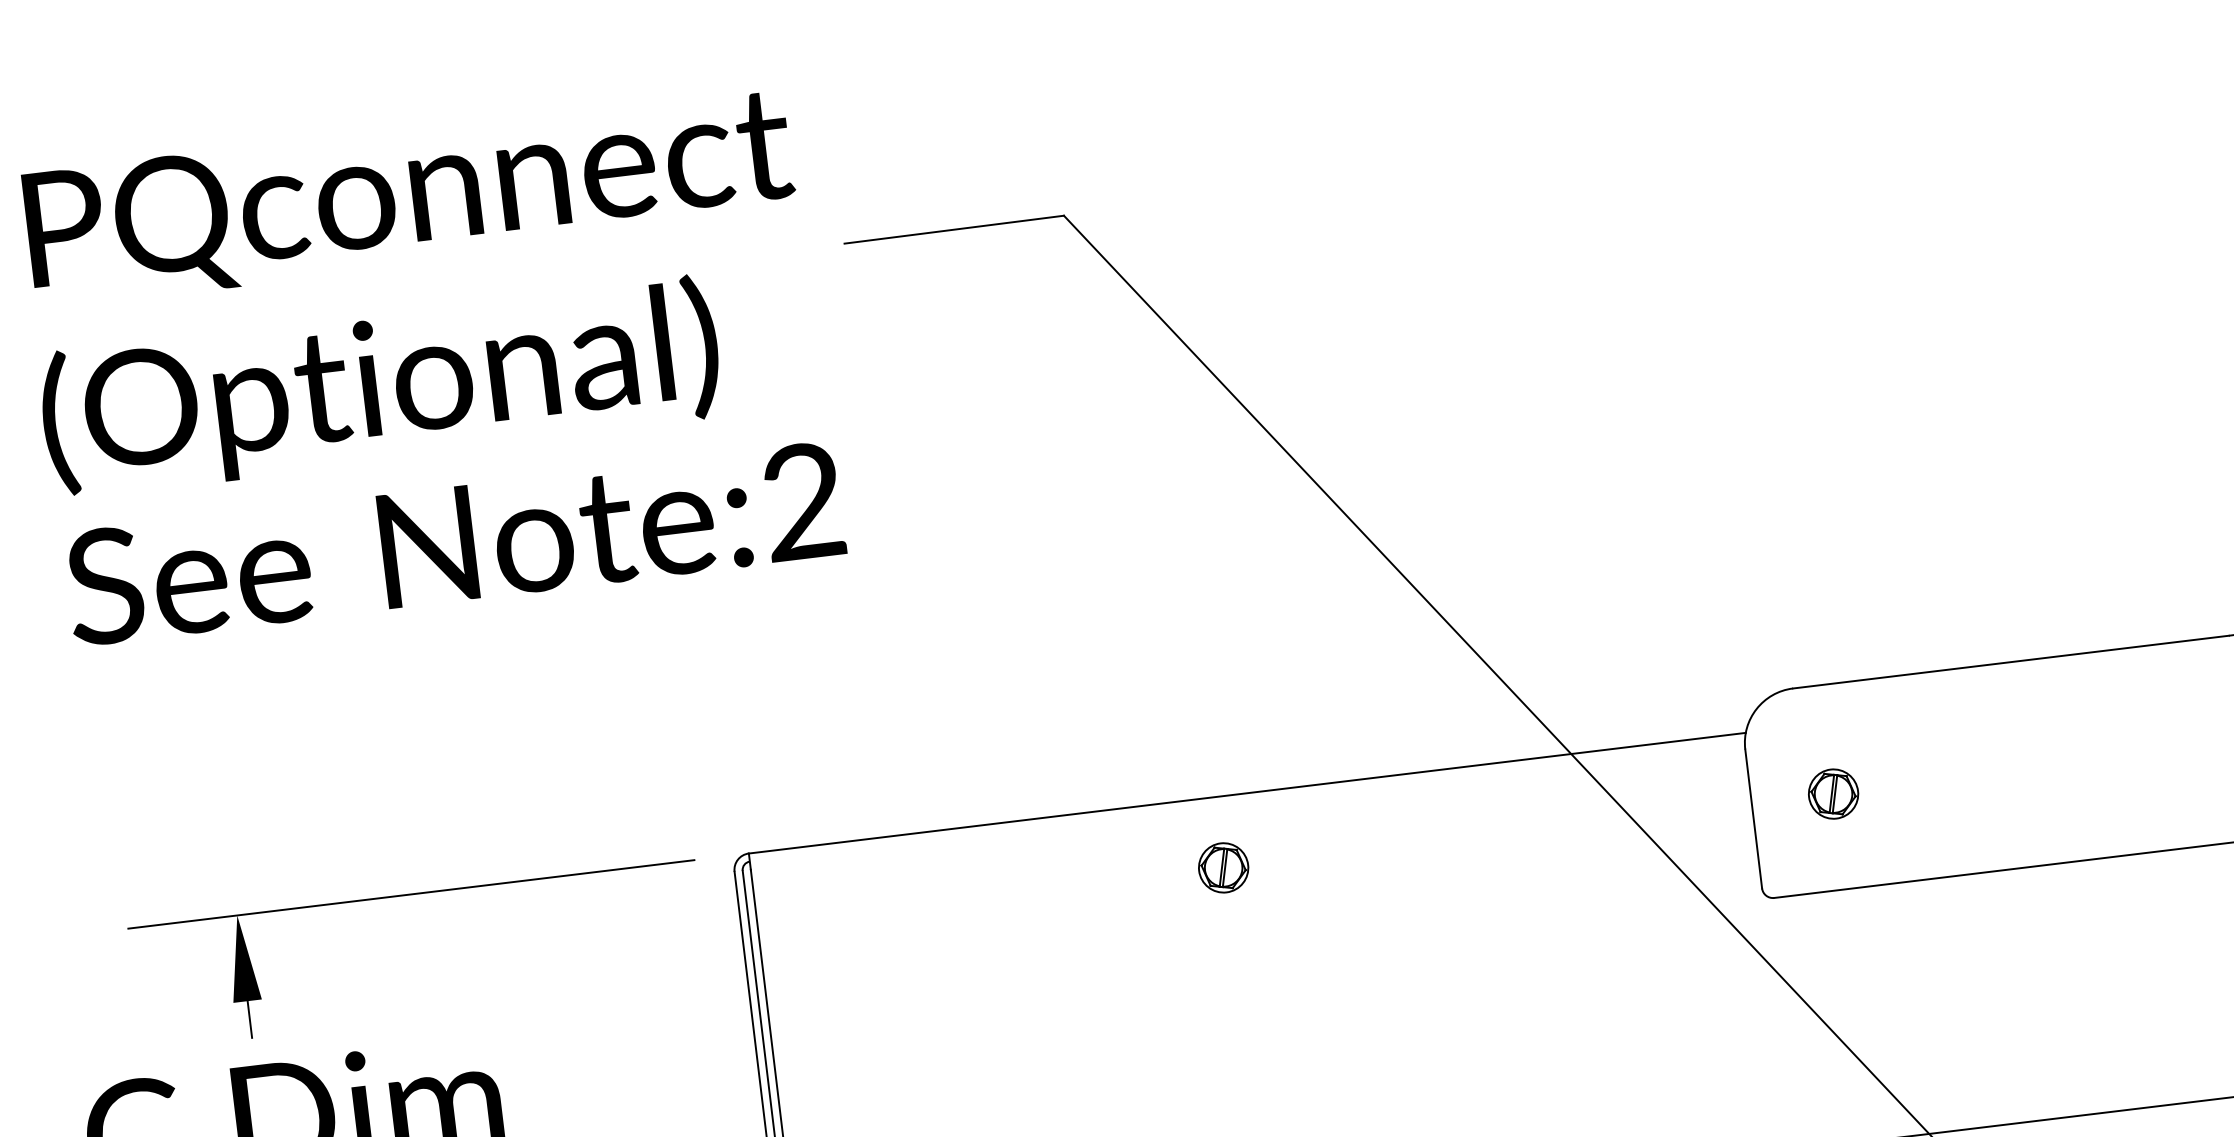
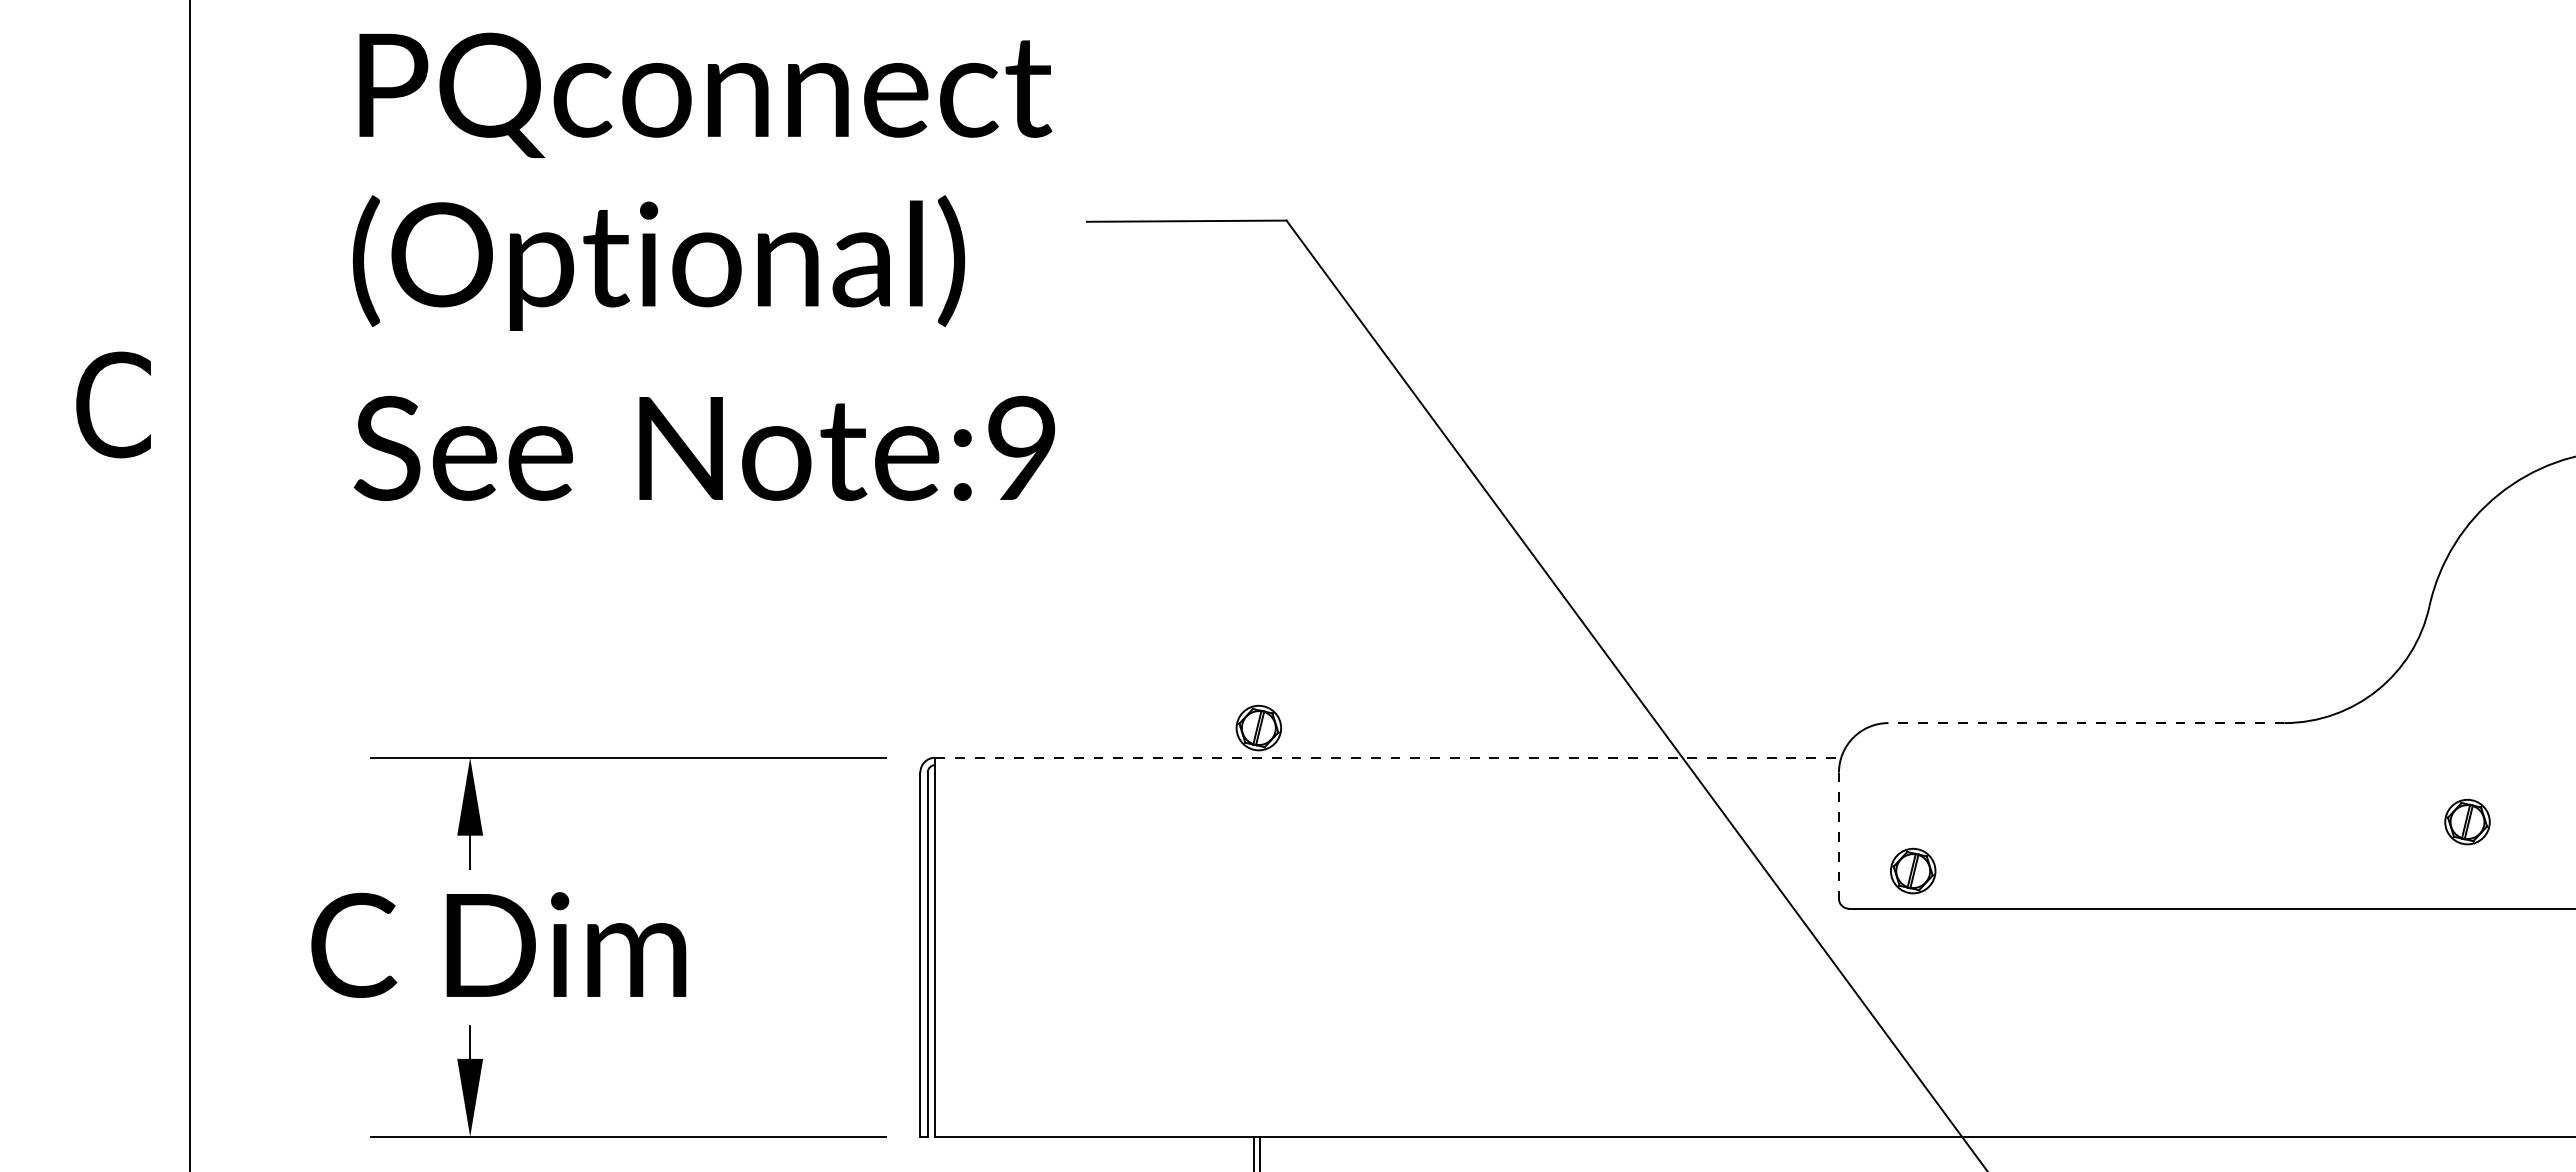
text: (417, 291) -> (702, 181), moved
text: (802, 500) -> (1021, 447), Note:2 -> Note:9
line: (2011, 662) -> (2086, 723), solid -> dashed
line: (1247, 792) -> (1388, 757), solid -> dashed
part: (1833, 793) -> (1913, 870), moved
line: (1753, 819) -> (1838, 836), solid -> dashed
part: (1223, 867) -> (1258, 727), moved

